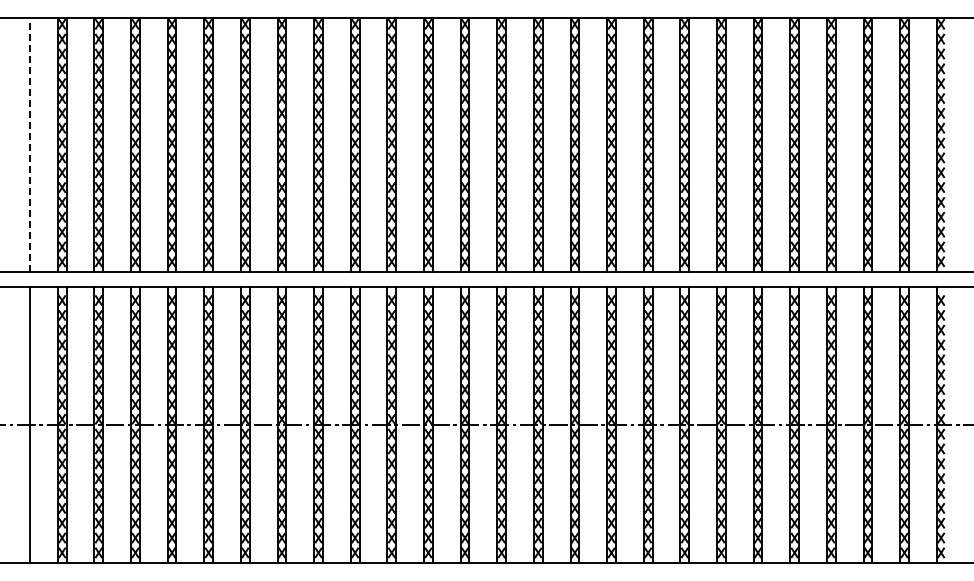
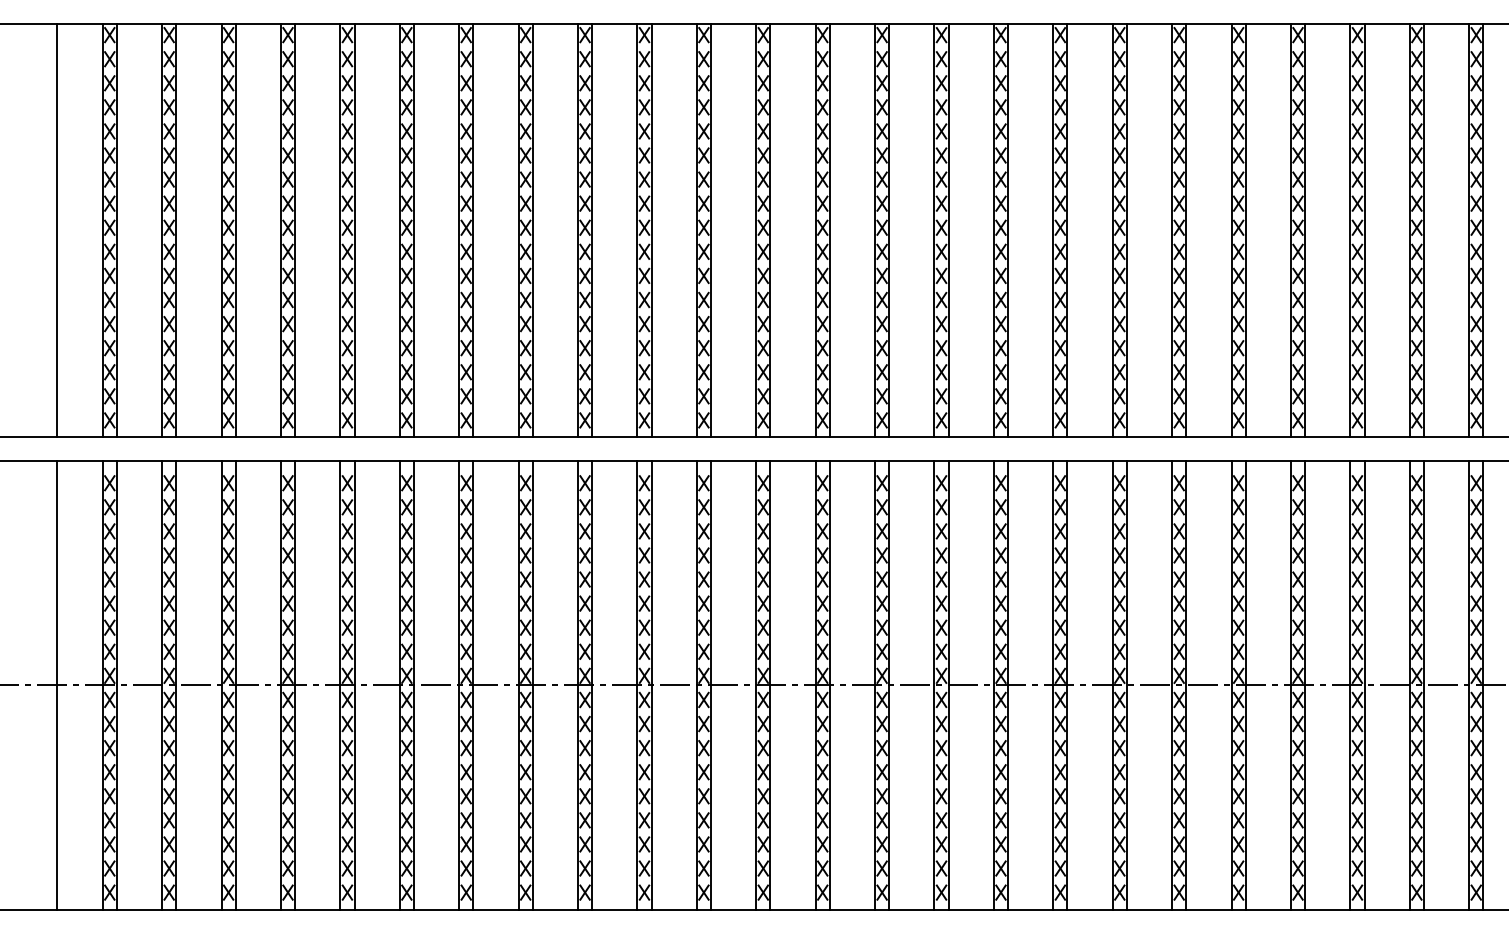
line: (29, 144) -> (56, 230), dashed -> solid

